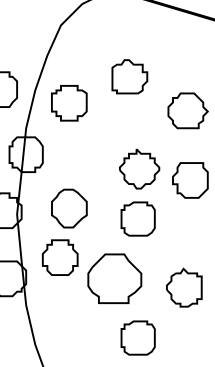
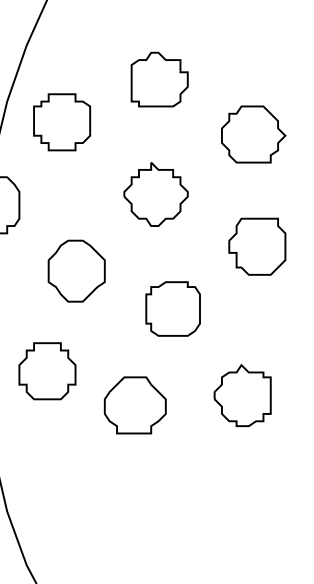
part: (139, 168) -> (155, 193), moved
part: (69, 208) -> (76, 271), moved
part: (114, 278) -> (134, 404), size x0.71
part: (184, 287) -> (242, 395), moved
part: (137, 337) -> (172, 499), removed

